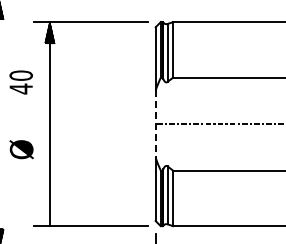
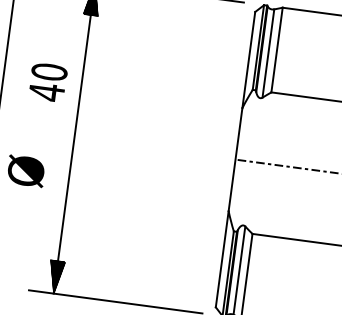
text: (20, 82) -> (47, 82), moved
line: (155, 124) -> (235, 160), dashed -> solid
hatch: (49, 215) -> (55, 277), added

